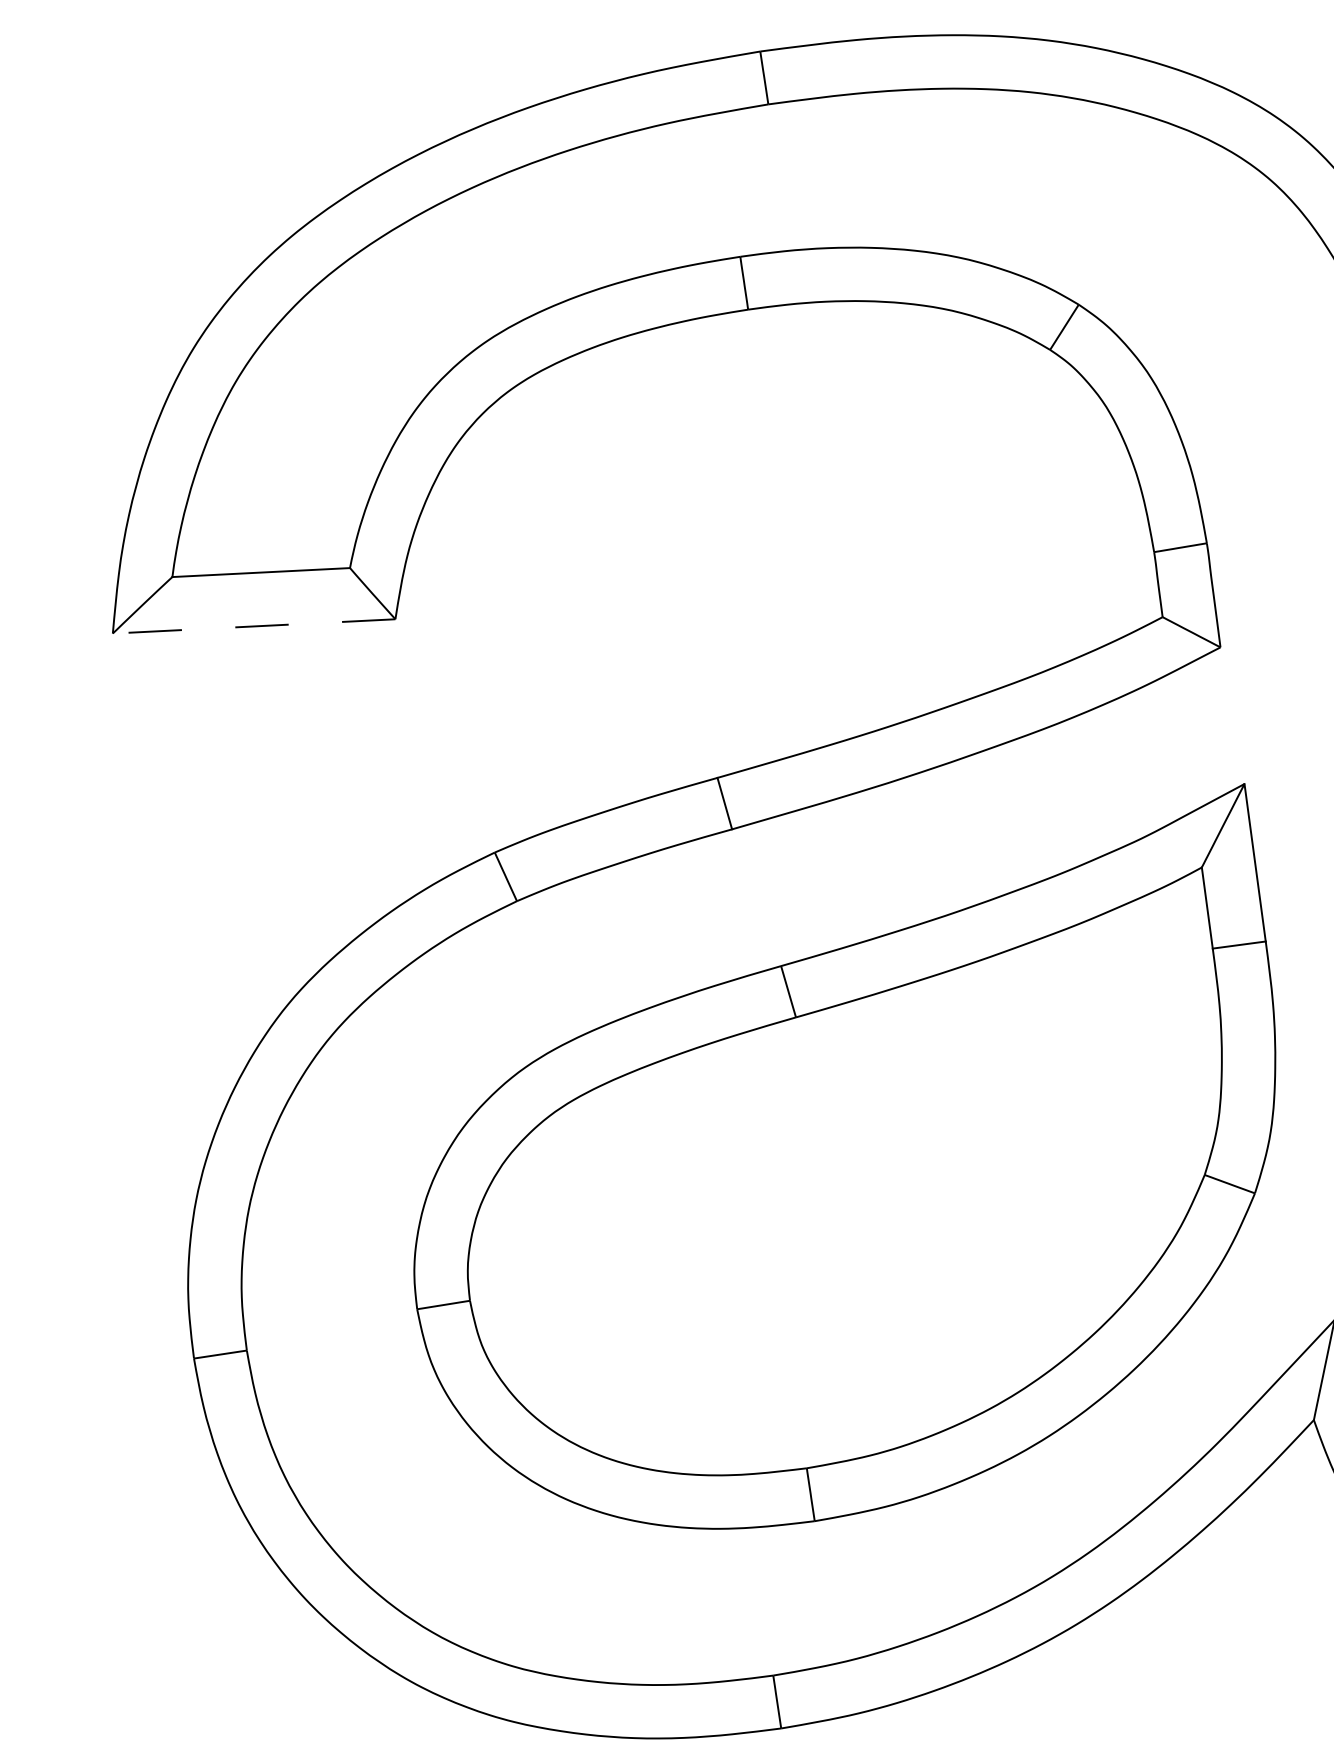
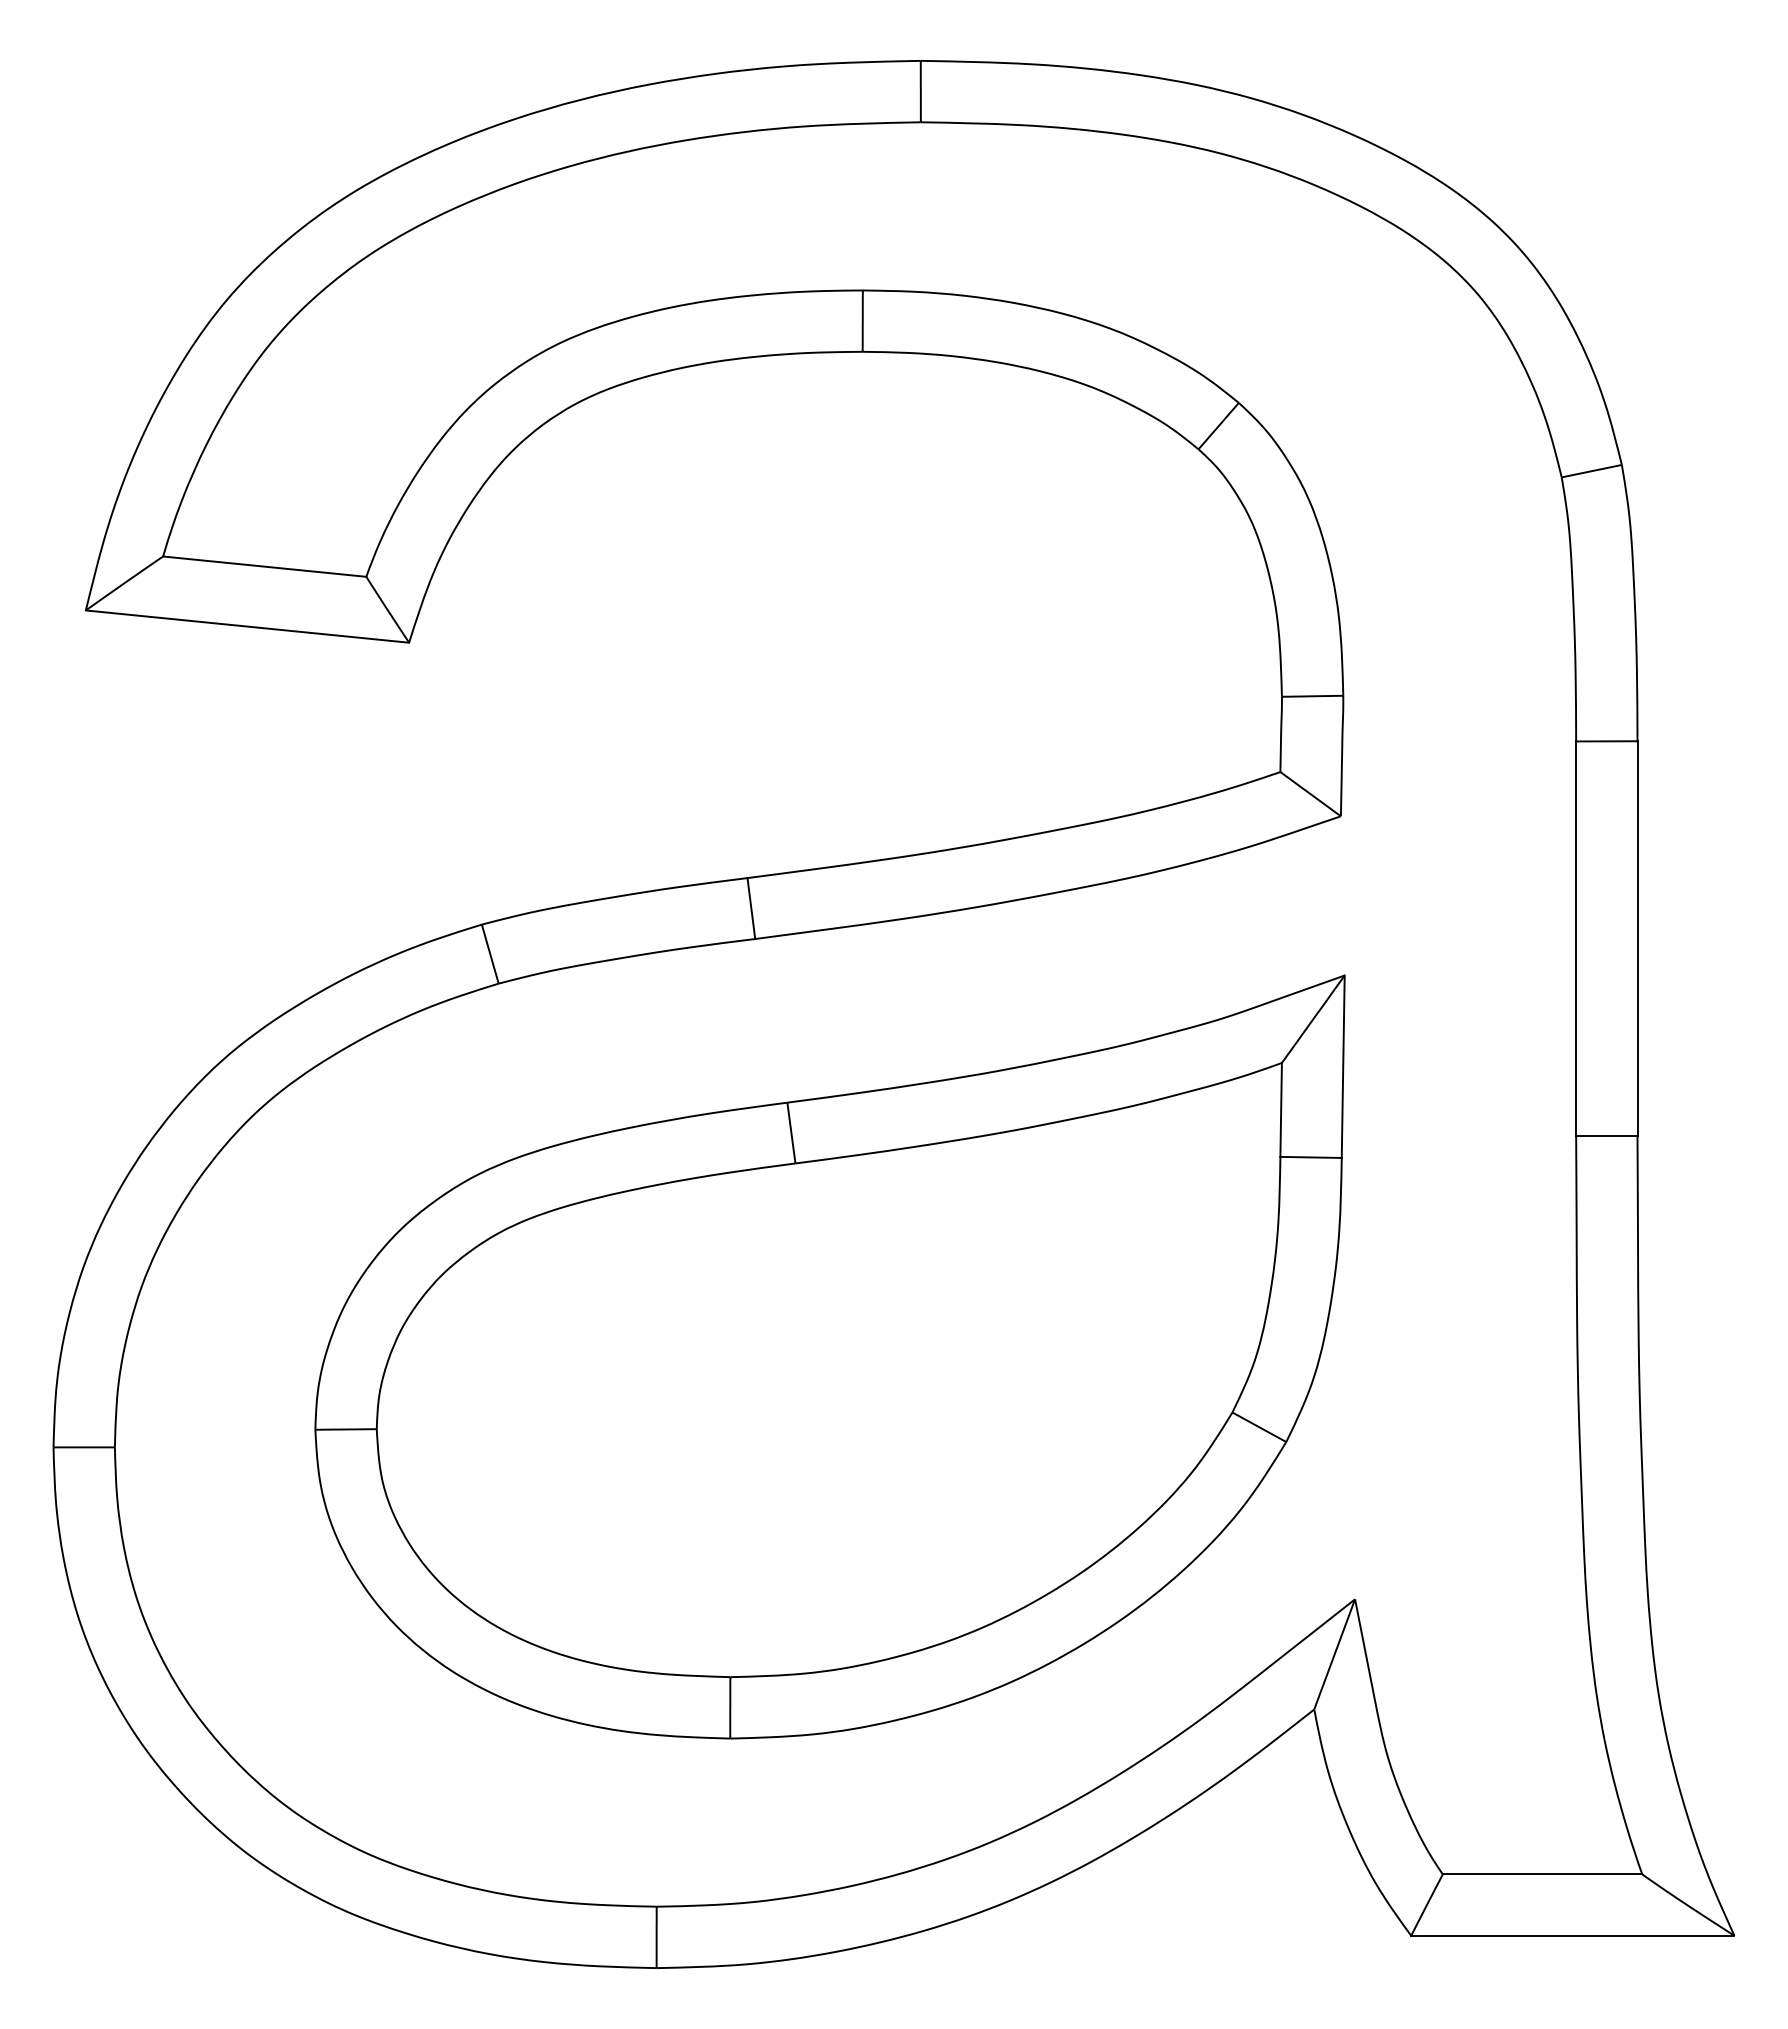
line: (254, 626) -> (247, 626), dashed -> solid

